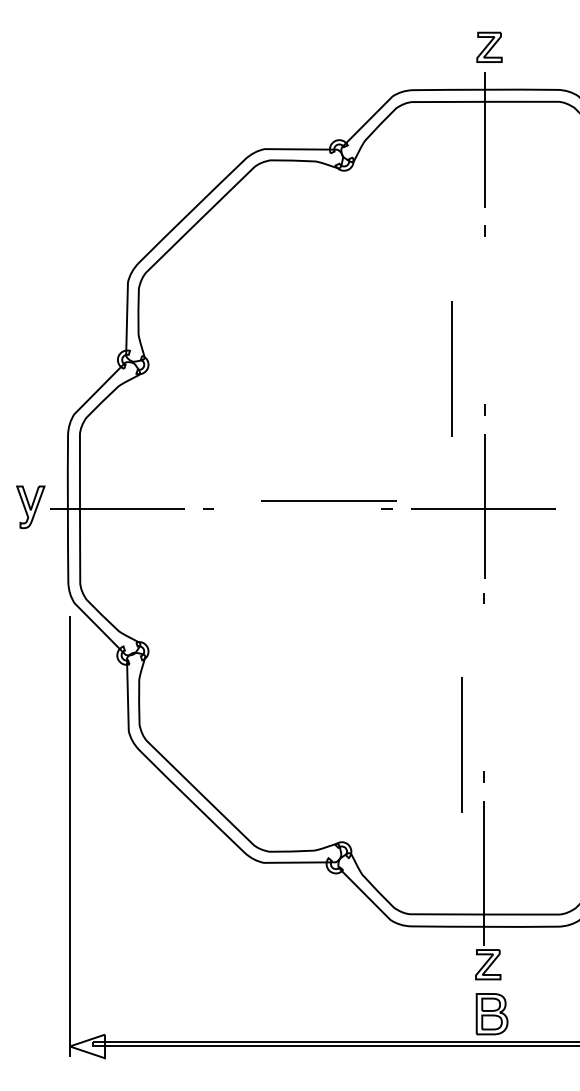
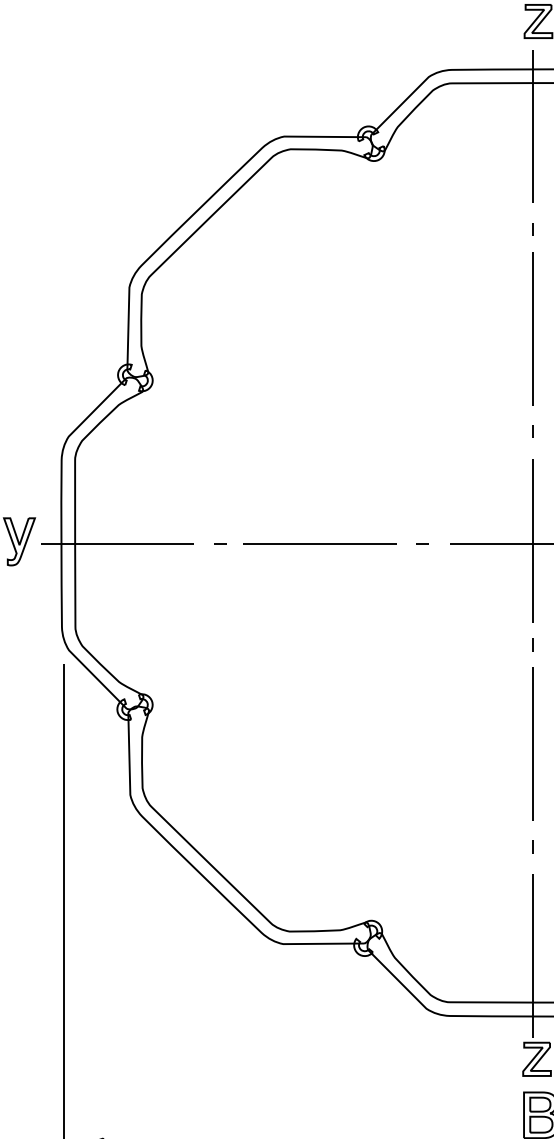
line: (451, 368) -> (532, 328), moved
line: (328, 500) -> (318, 543), moved
line: (461, 744) -> (531, 743), moved

